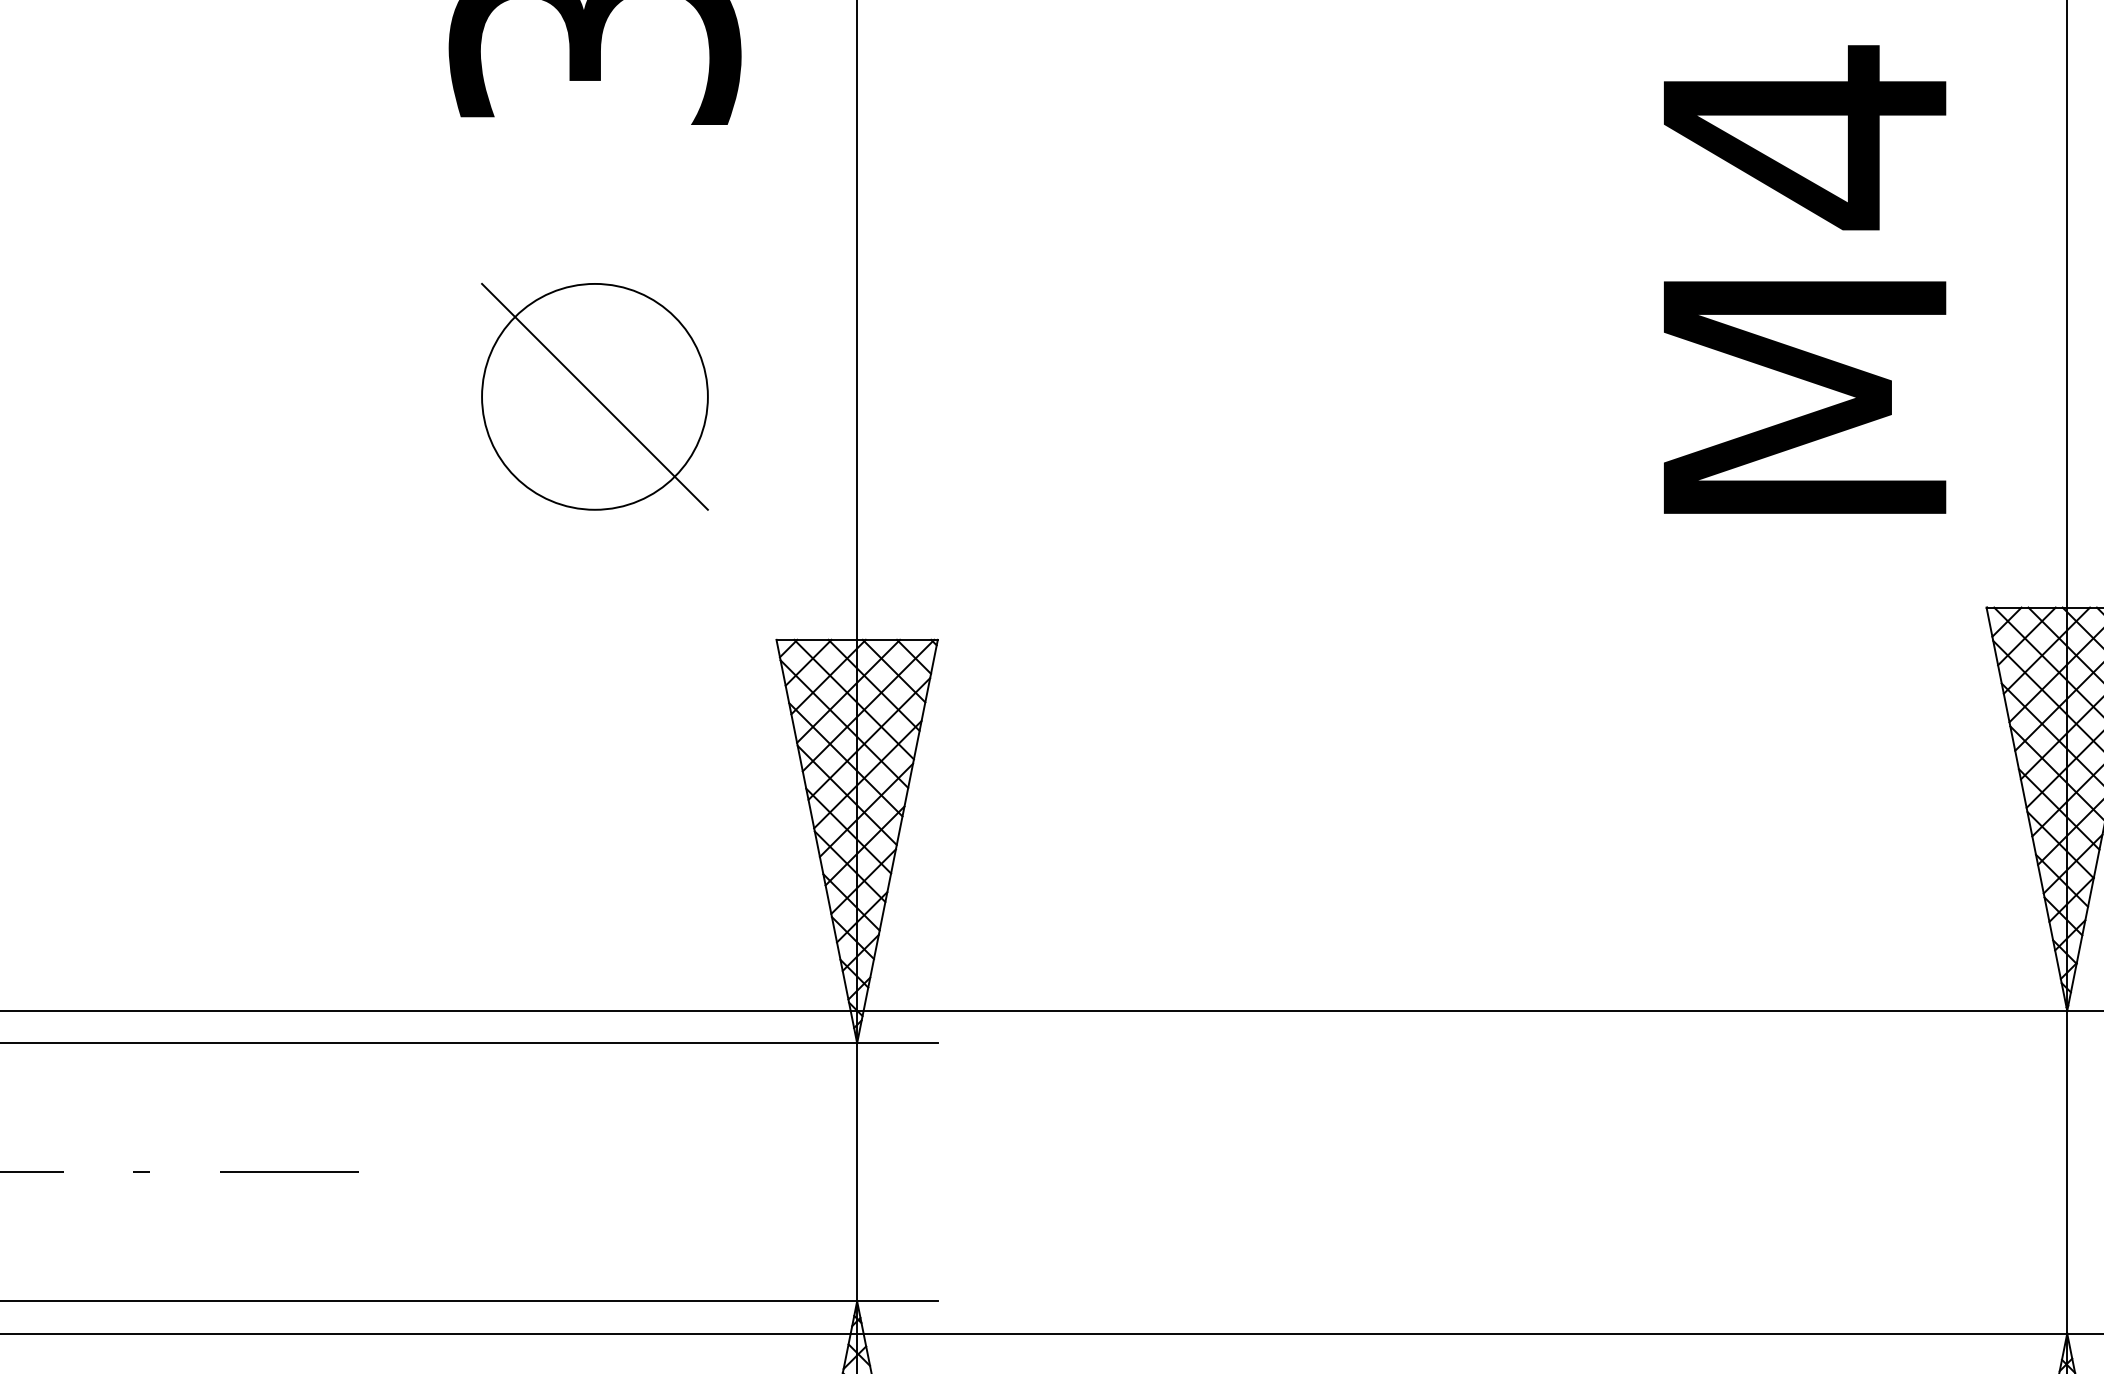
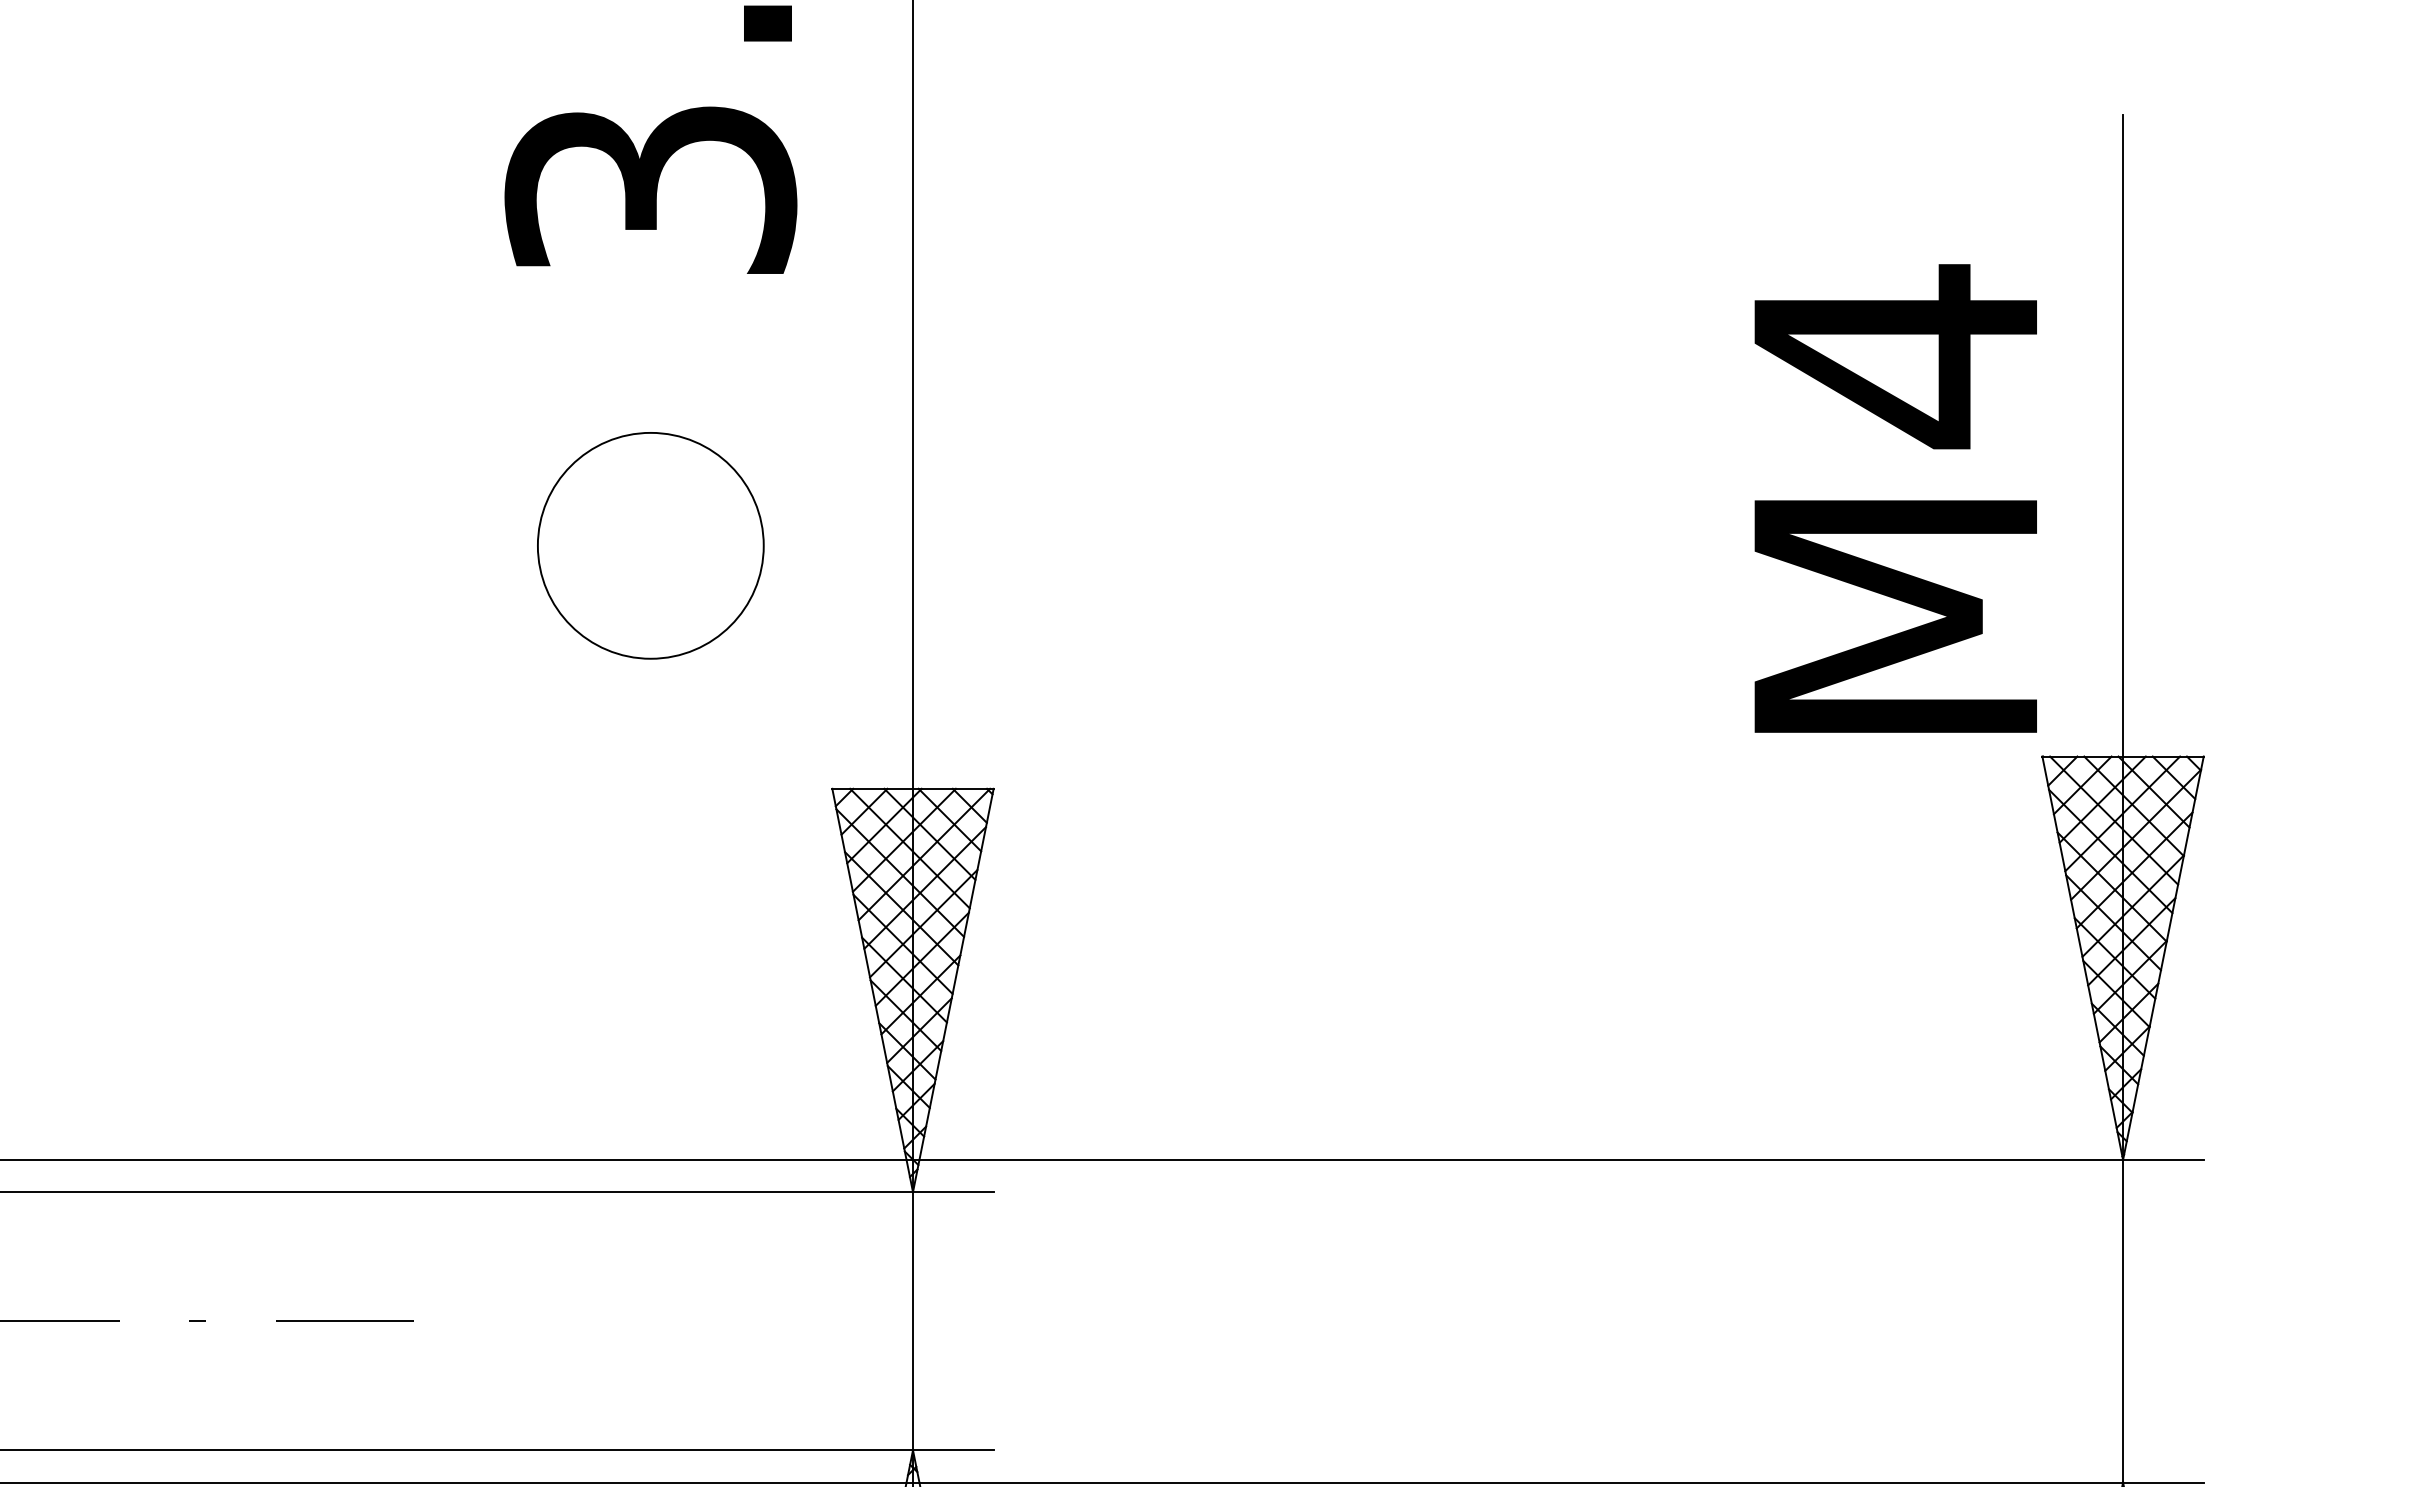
text: (1804, 279) -> (1895, 498), moved
line: (594, 396) -> (650, 545), removed

